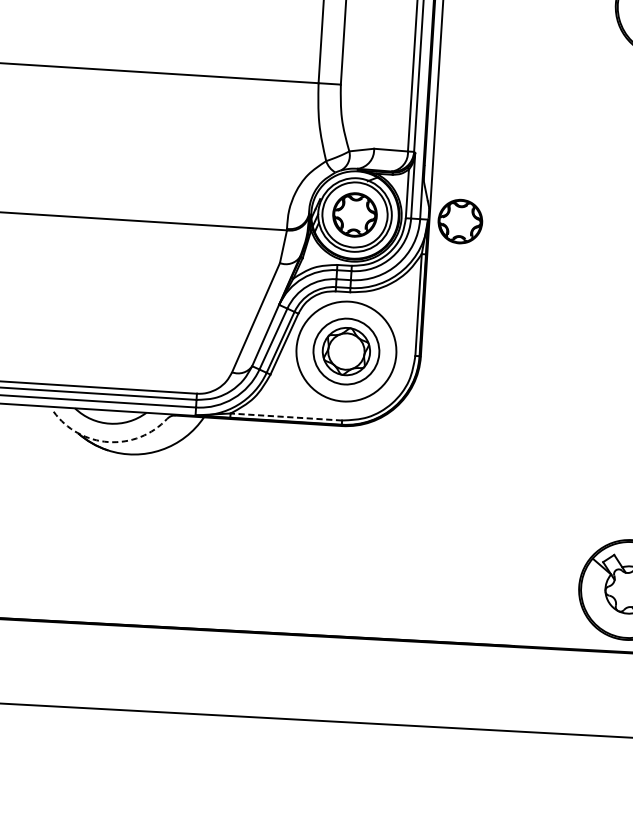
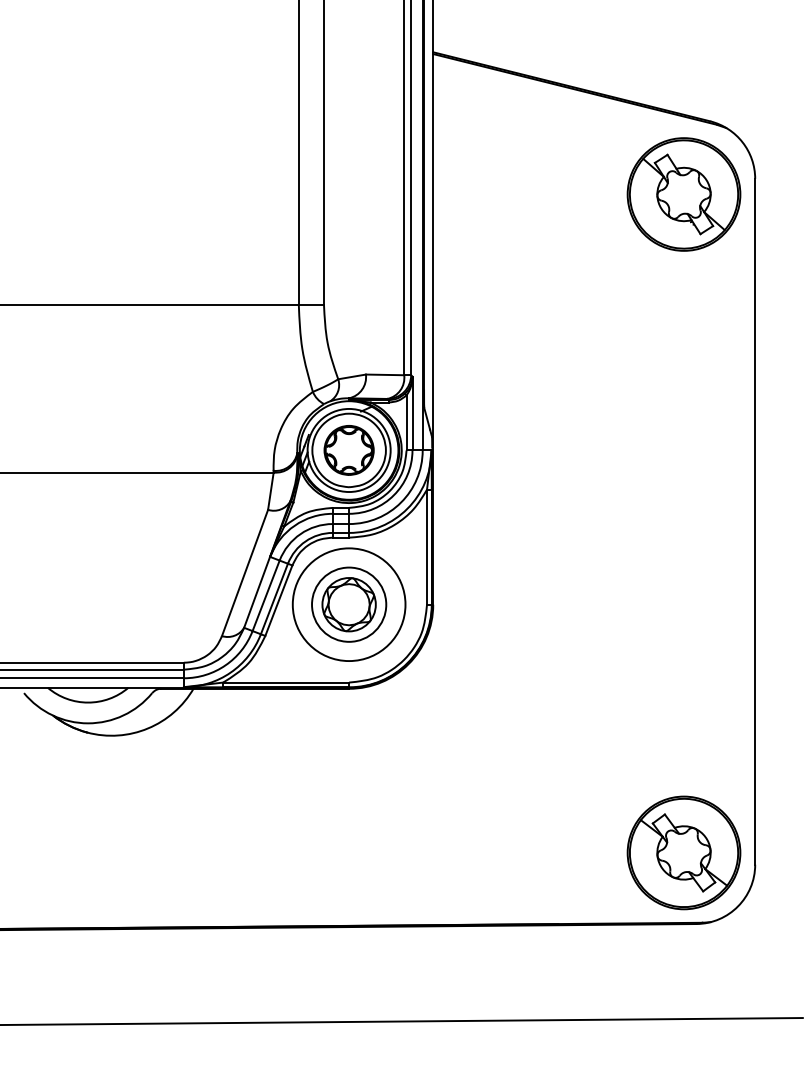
part: (459, 221) -> (467, 450), removed
line: (286, 416) -> (286, 682), dashed -> solid
arc: (109, 442) -> (88, 723), dashed -> solid

